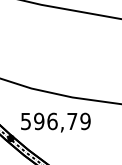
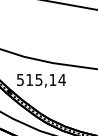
text: (63, 120) -> (46, 79), 596,79 -> 515,14

